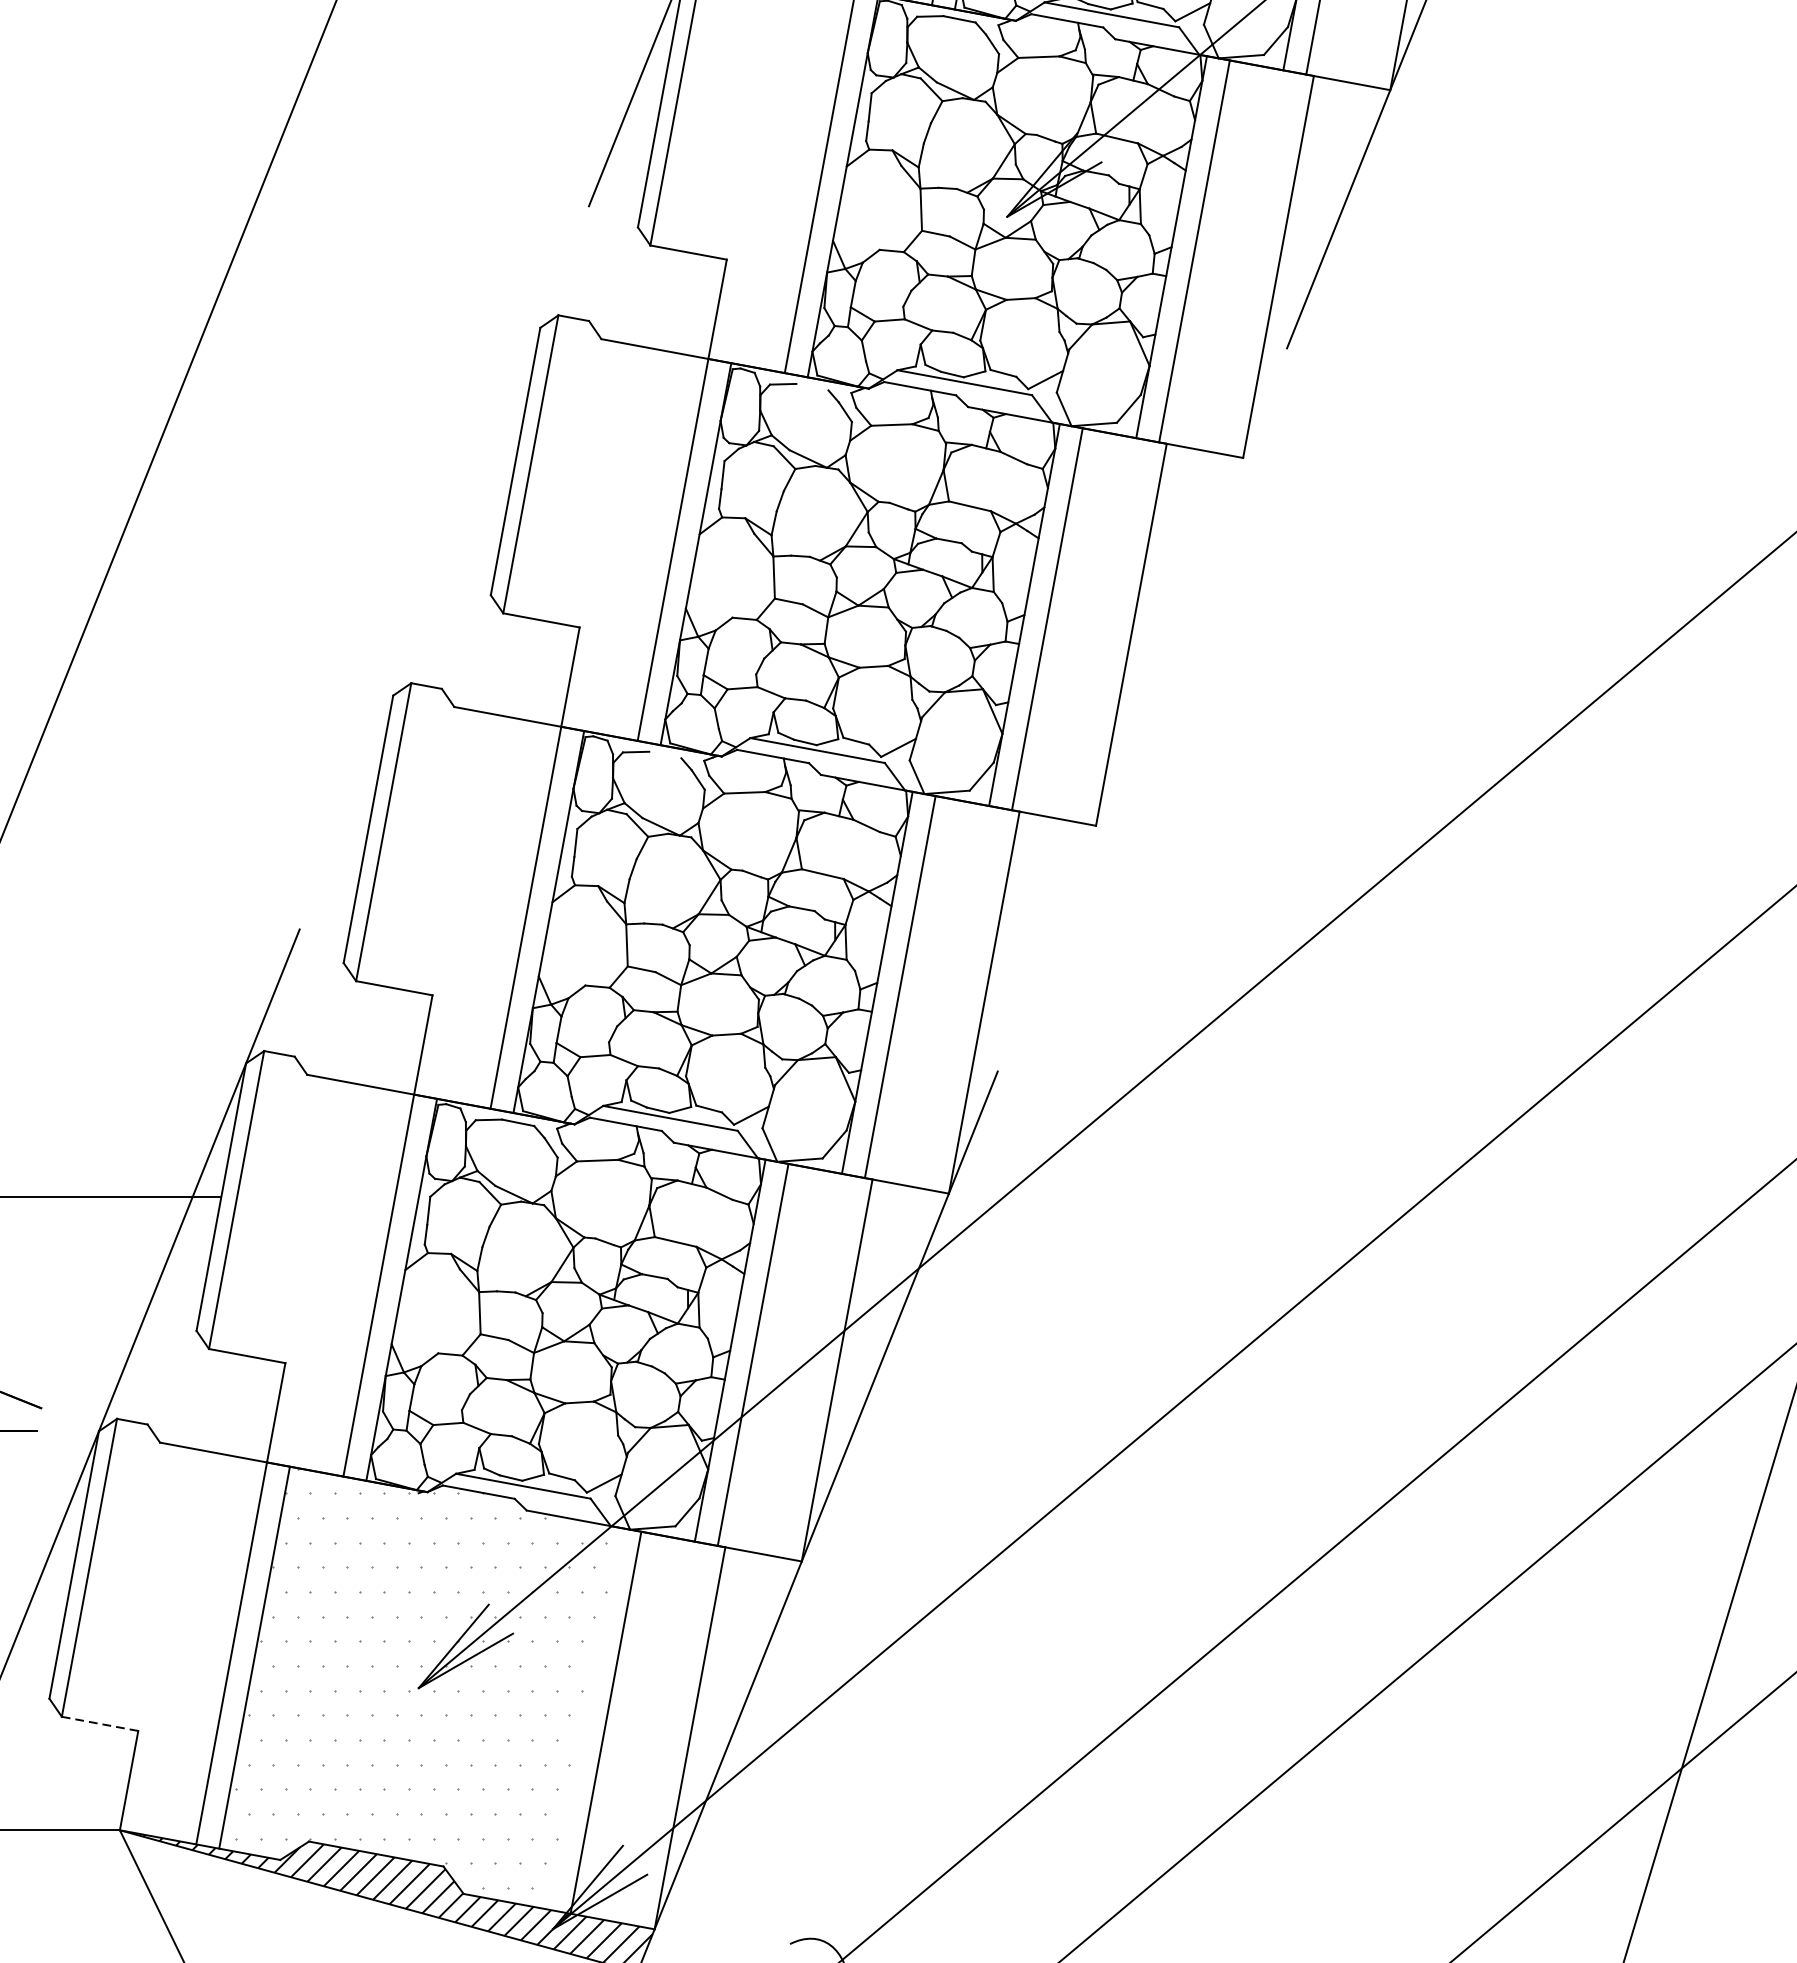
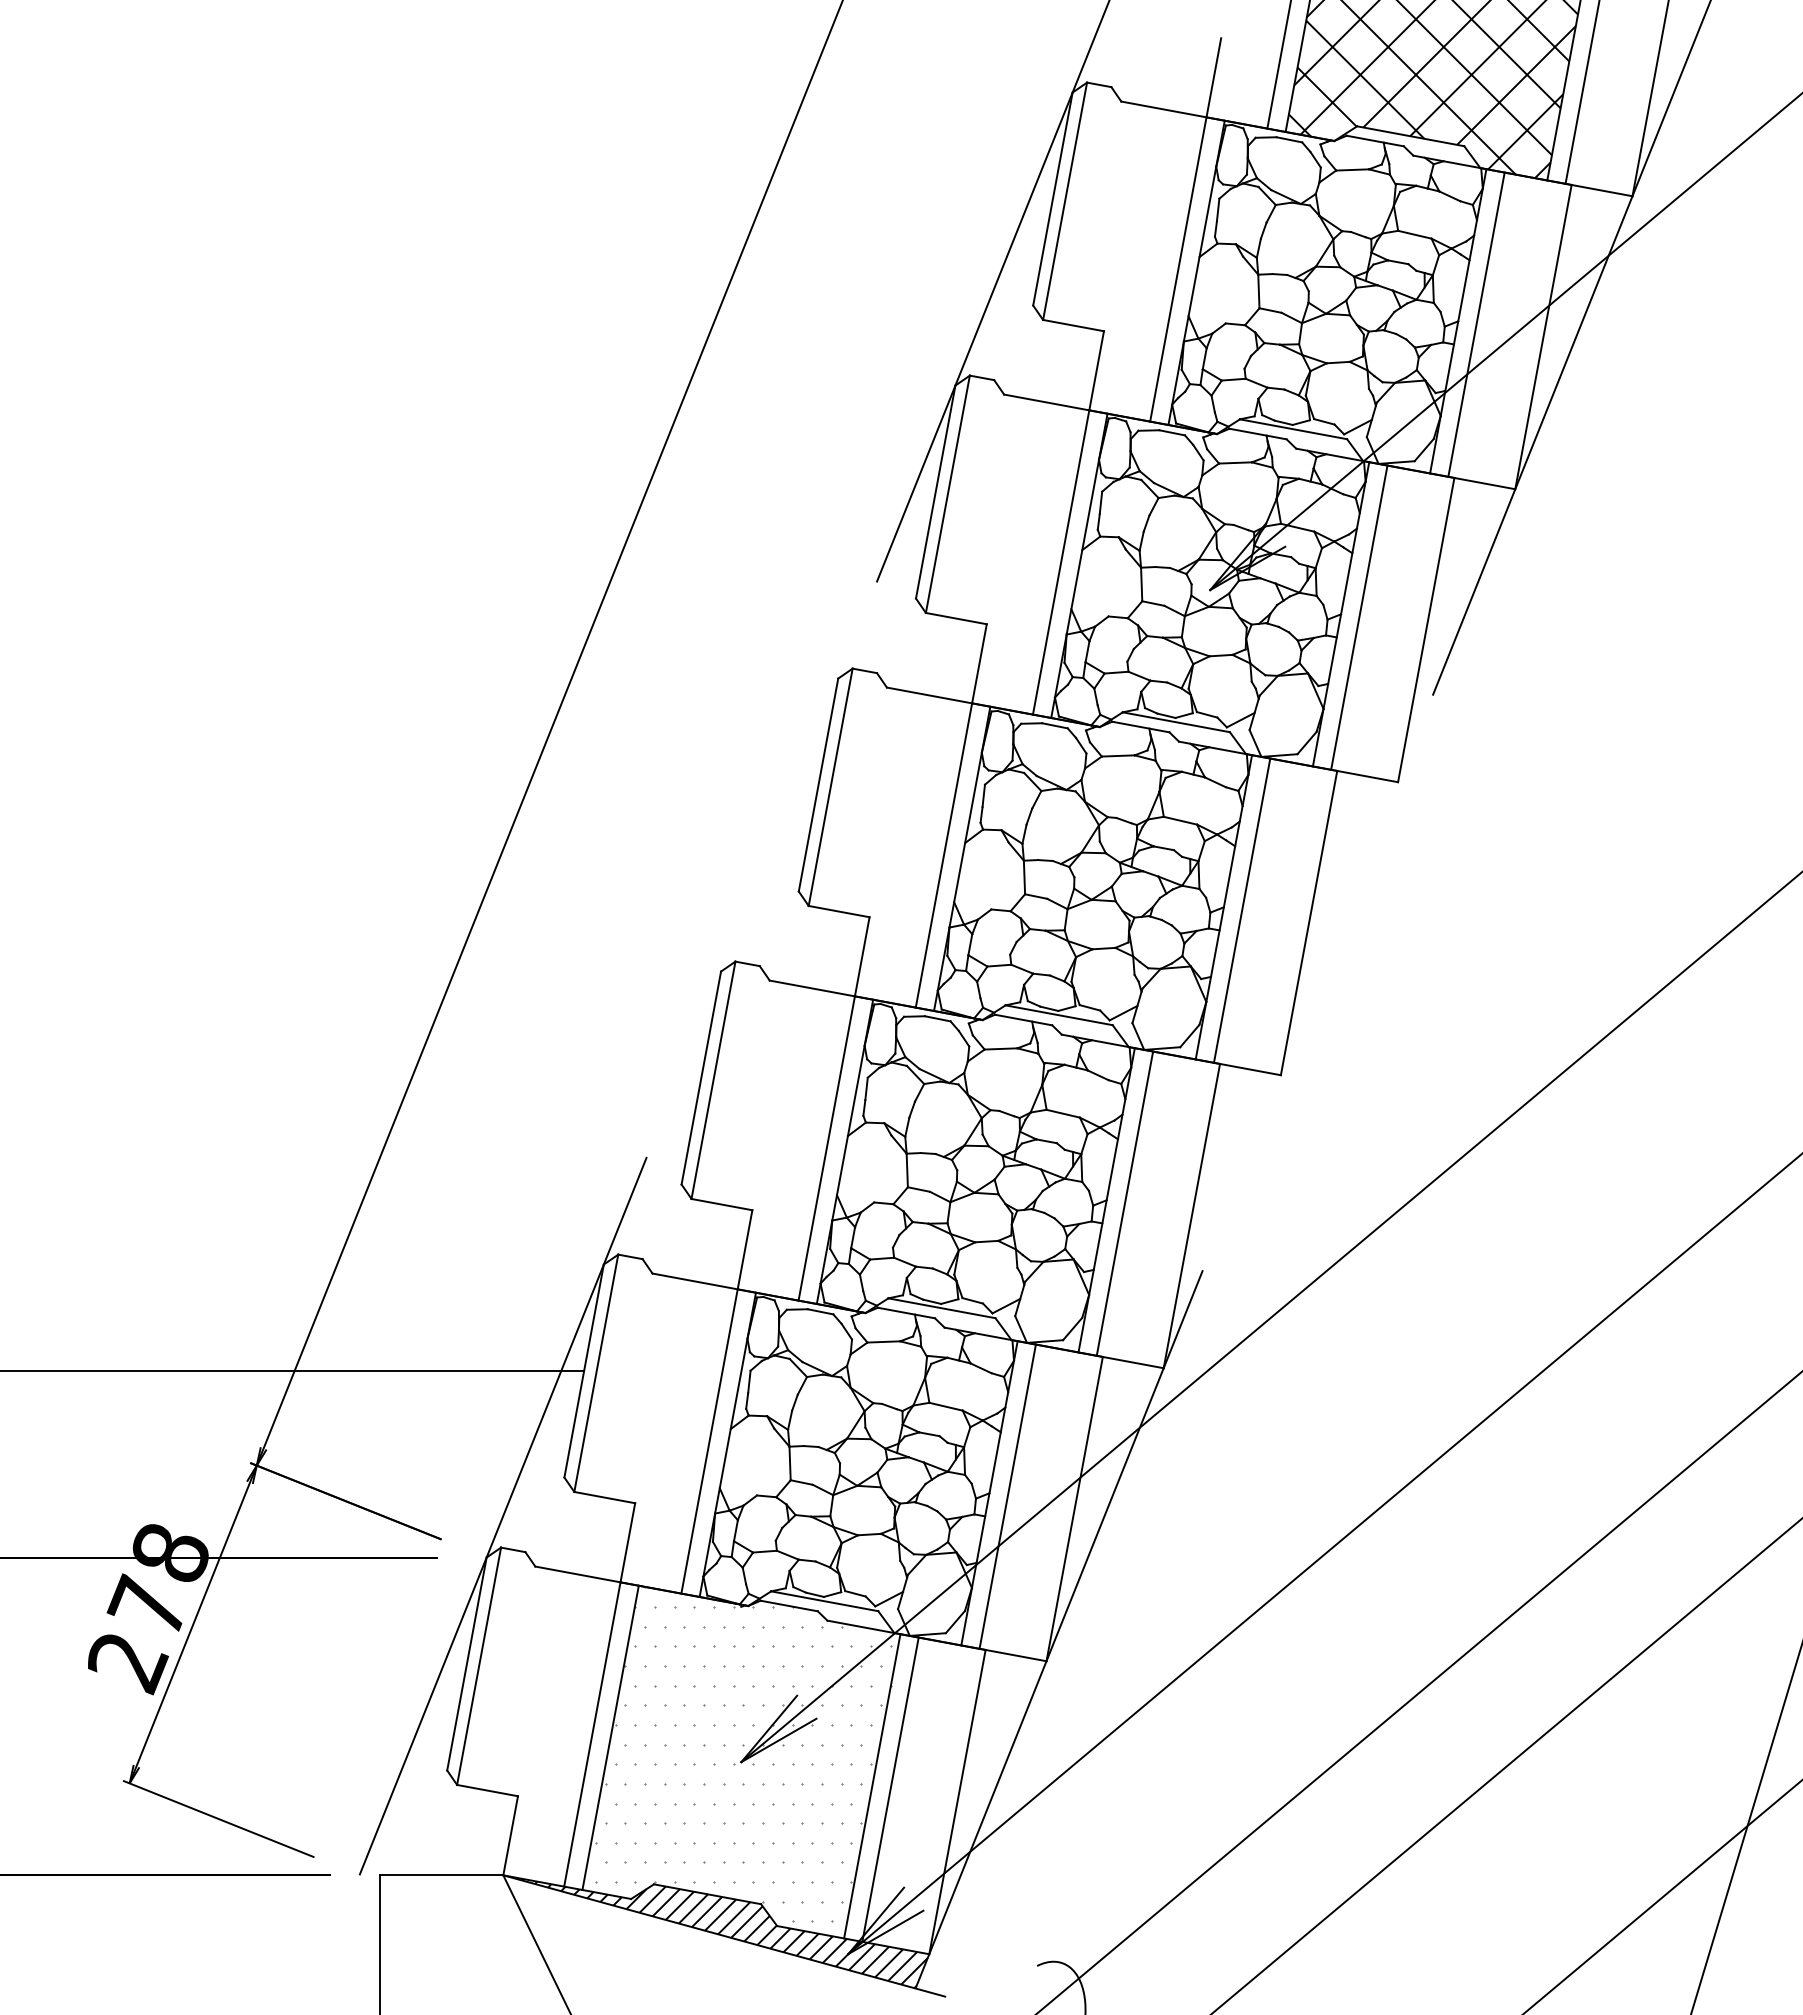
line: (811, 386) -> (1054, 725), added
line: (664, 754) -> (937, 1018), added
line: (583, 1718) -> (872, 1786), added
line: (100, 1723) -> (487, 1790), dashed -> solid

